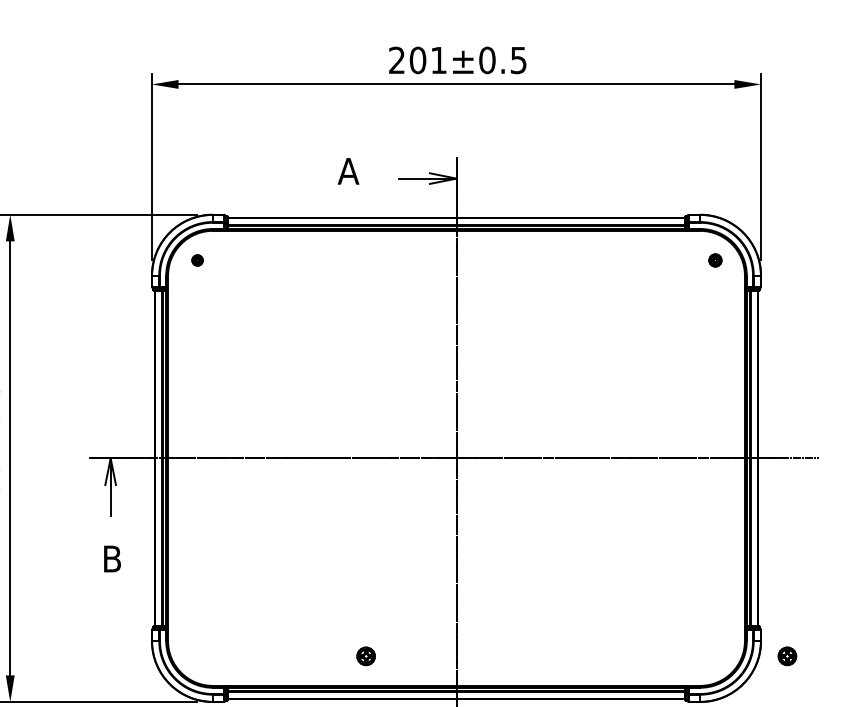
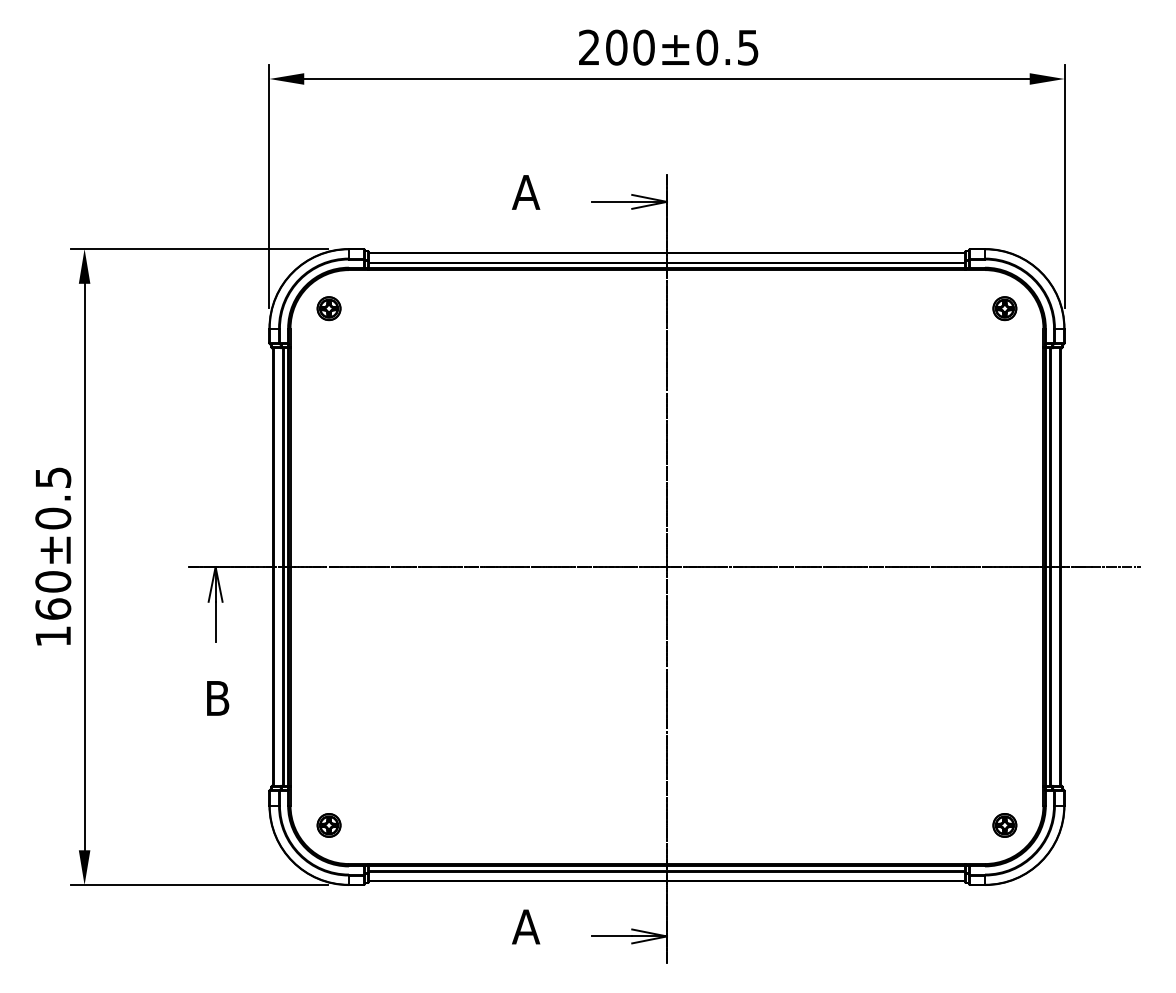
text: (438, 60) -> (643, 47), 201±0.5 -> 200±0.5
part: (197, 260) -> (328, 308), size x1.67
part: (715, 260) -> (1004, 308), size x1.43
part: (365, 656) -> (328, 825), moved
part: (787, 656) -> (1004, 825), moved

